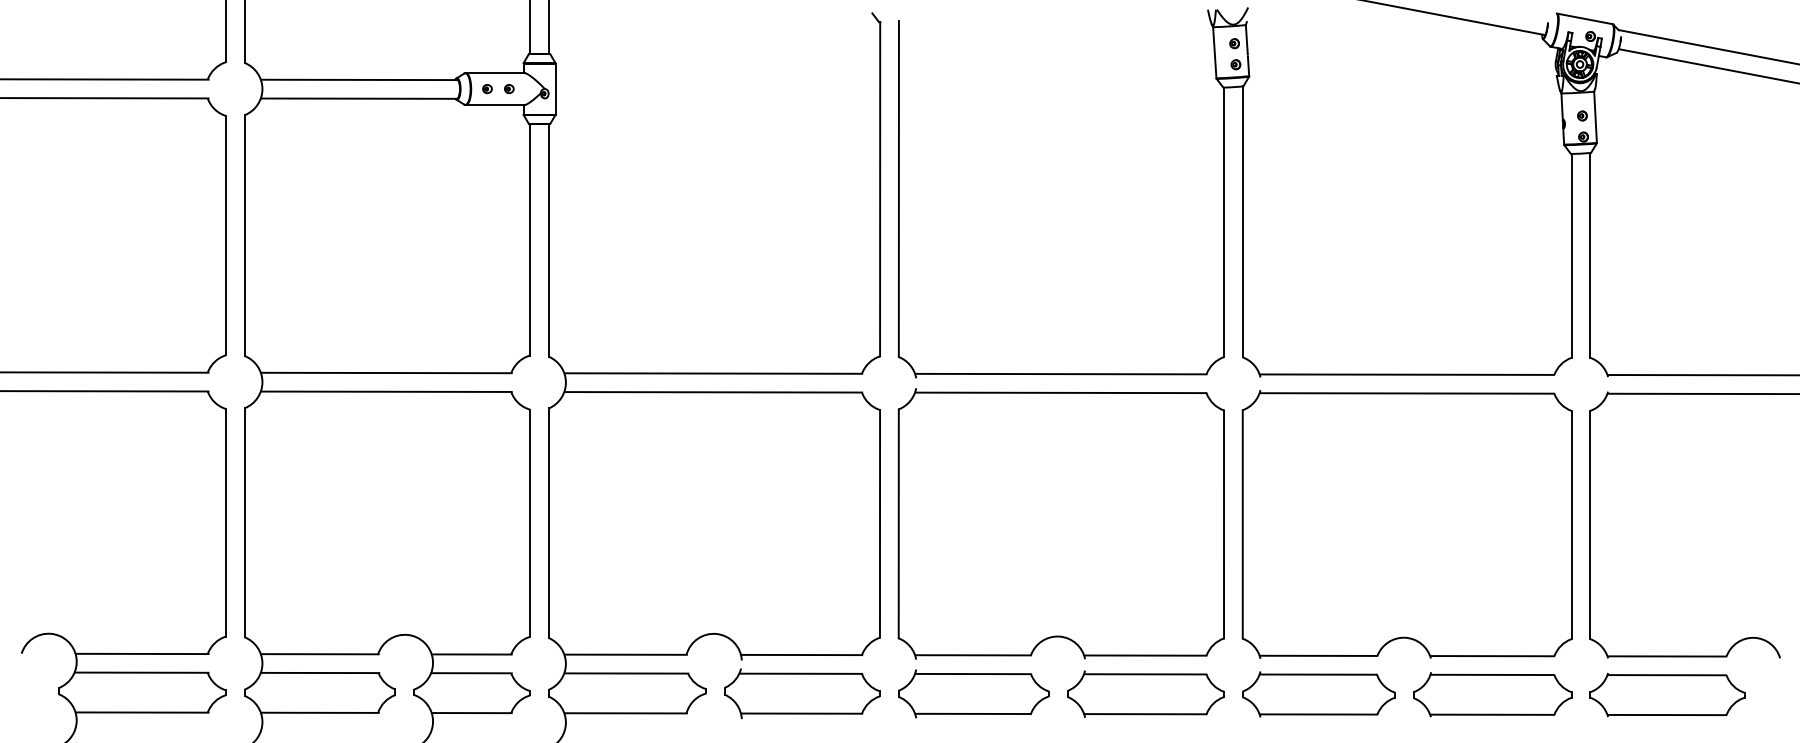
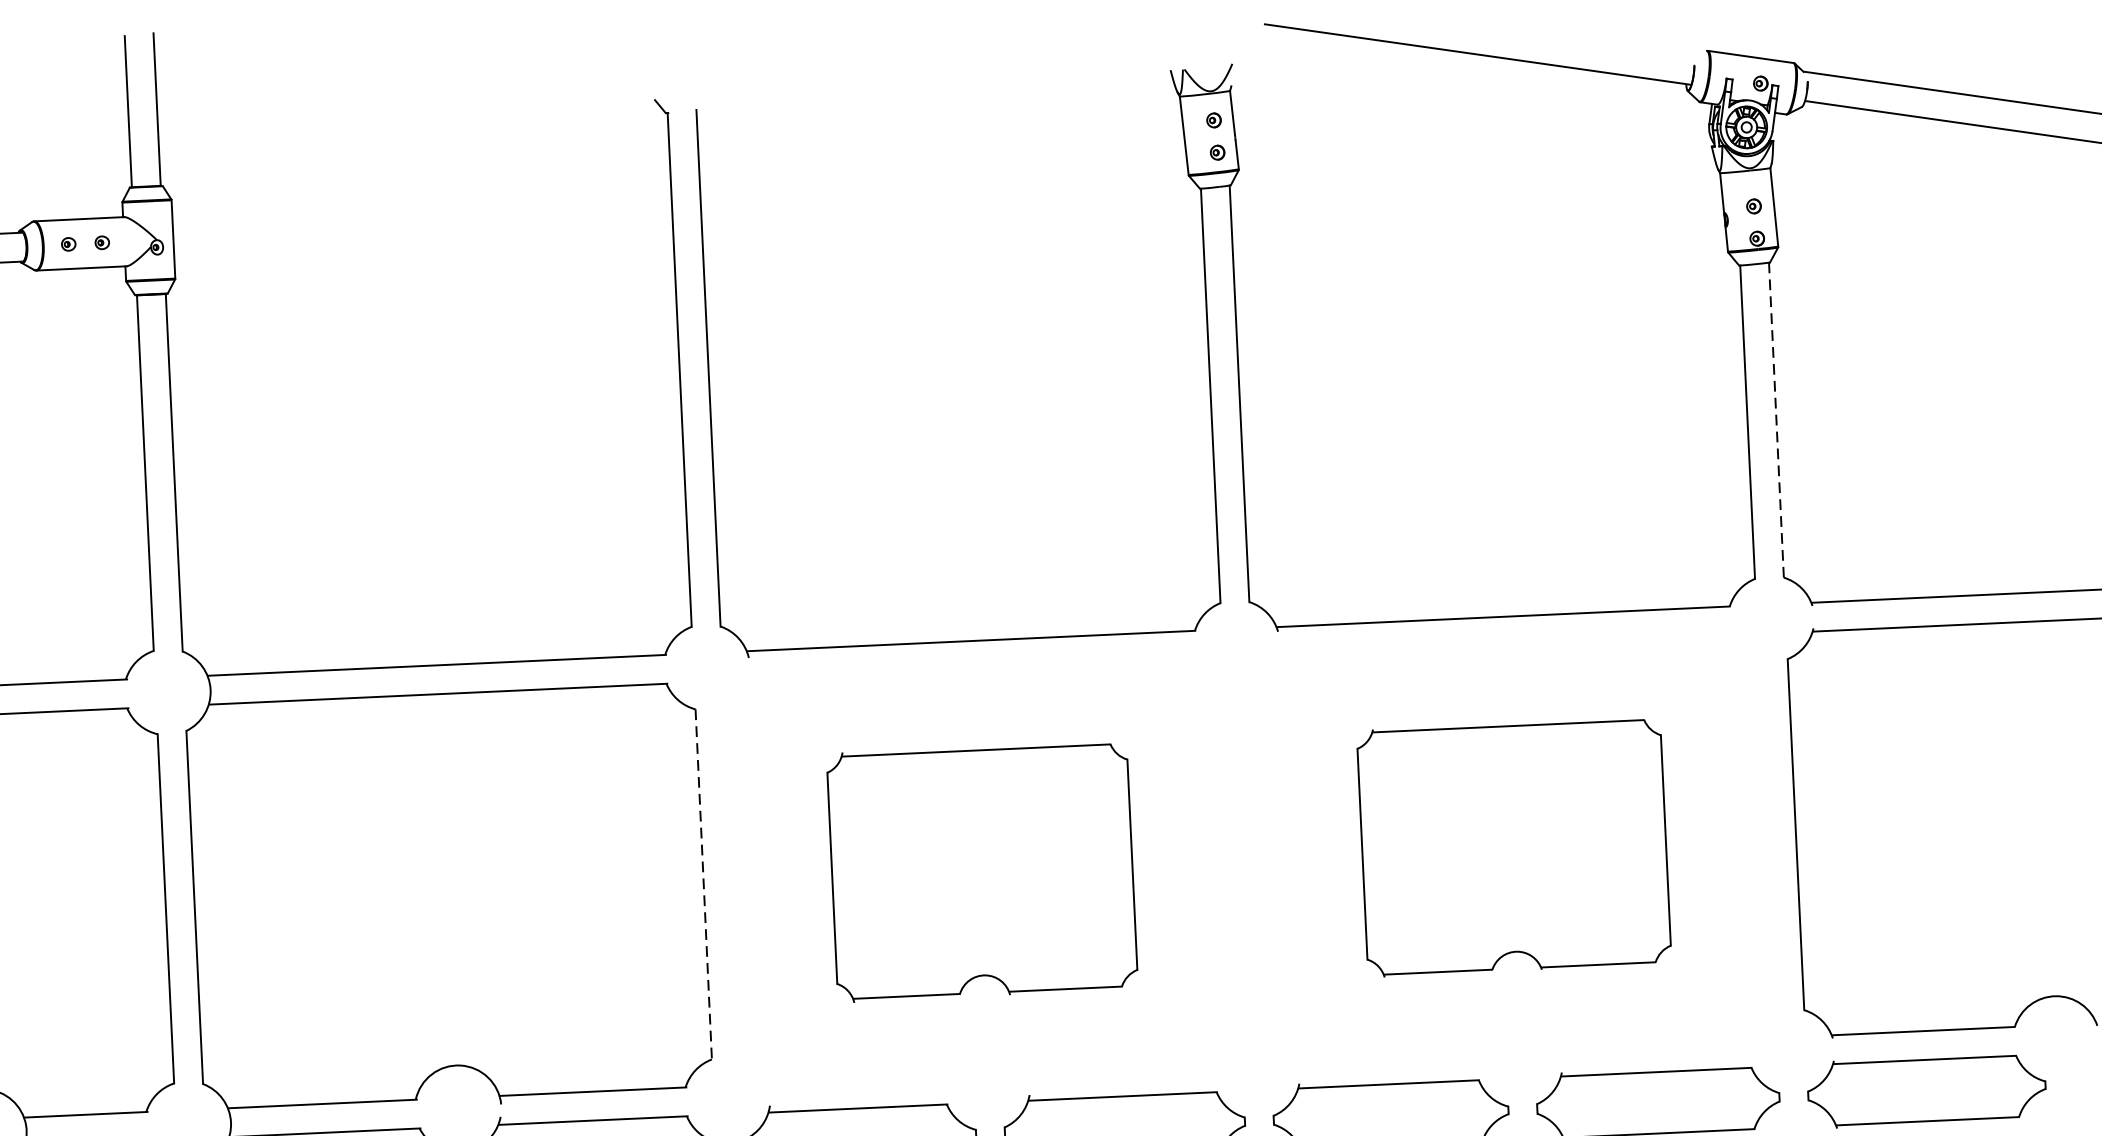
line: (1590, 254) -> (1776, 418), solid -> dashed
line: (880, 523) -> (704, 883), solid -> dashed
part: (1060, 523) -> (981, 870), size x0.6
part: (1406, 524) -> (1513, 847), size x0.6

